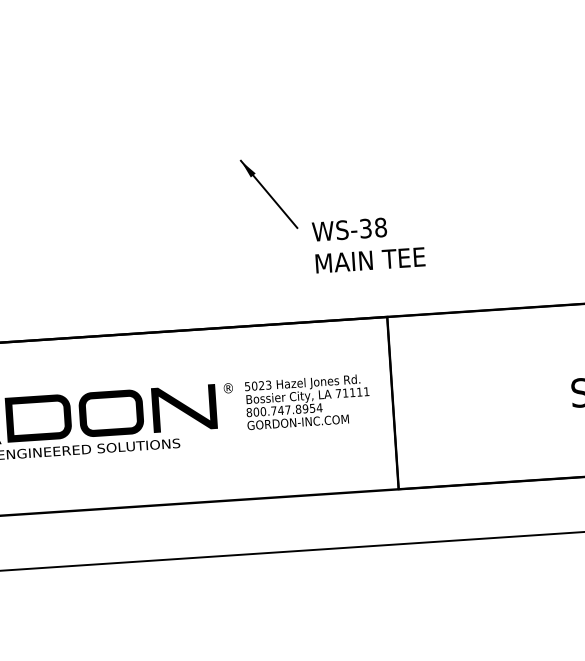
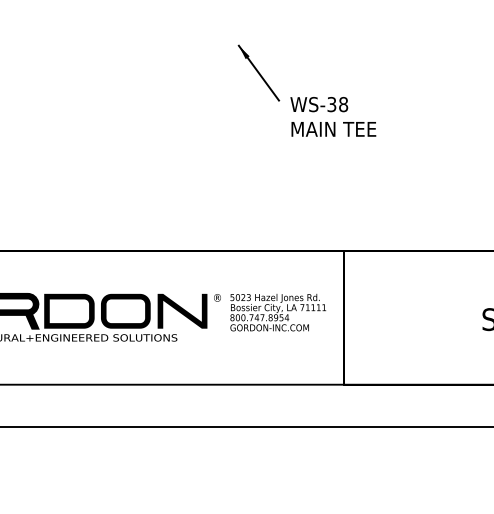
part: (332, 221) -> (306, 97), moved

